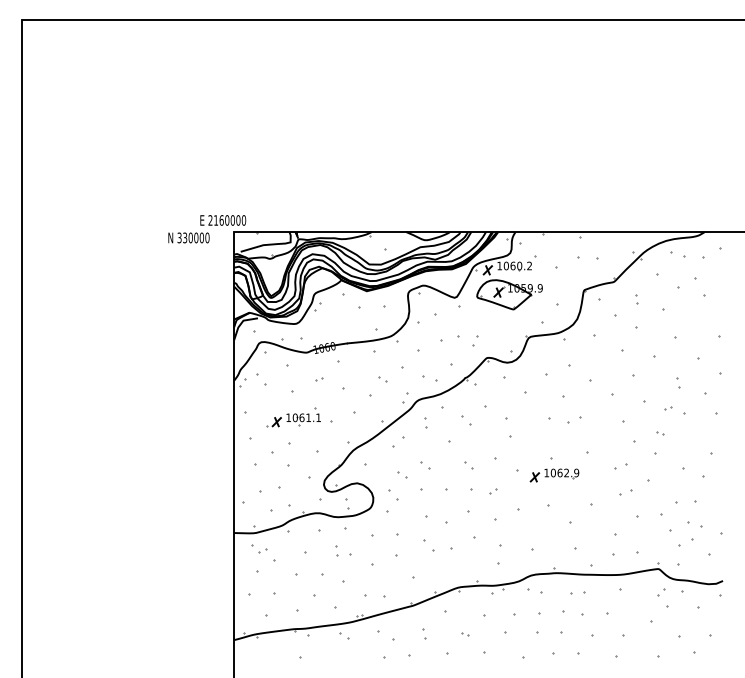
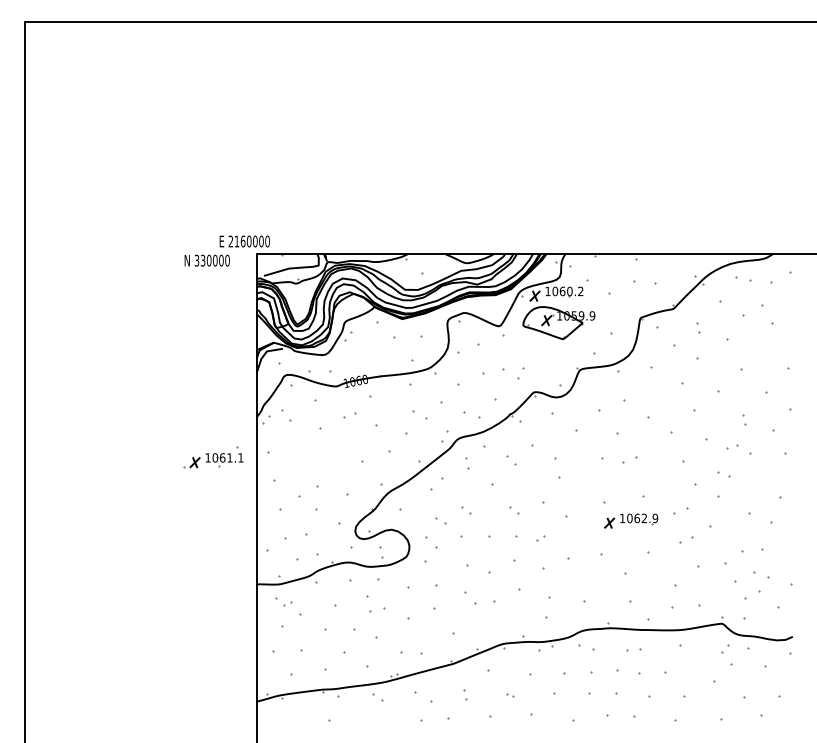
part: (319, 379) -> (350, 415), size x1.6
part: (382, 379) -> (419, 415), size x1.6
part: (668, 408) -> (733, 447), size x1.6
part: (293, 417) -> (213, 457), moved
part: (660, 433) -> (724, 475), size x1.6
part: (554, 475) -> (631, 521), moved
part: (336, 550) -> (369, 603), size x1.6

